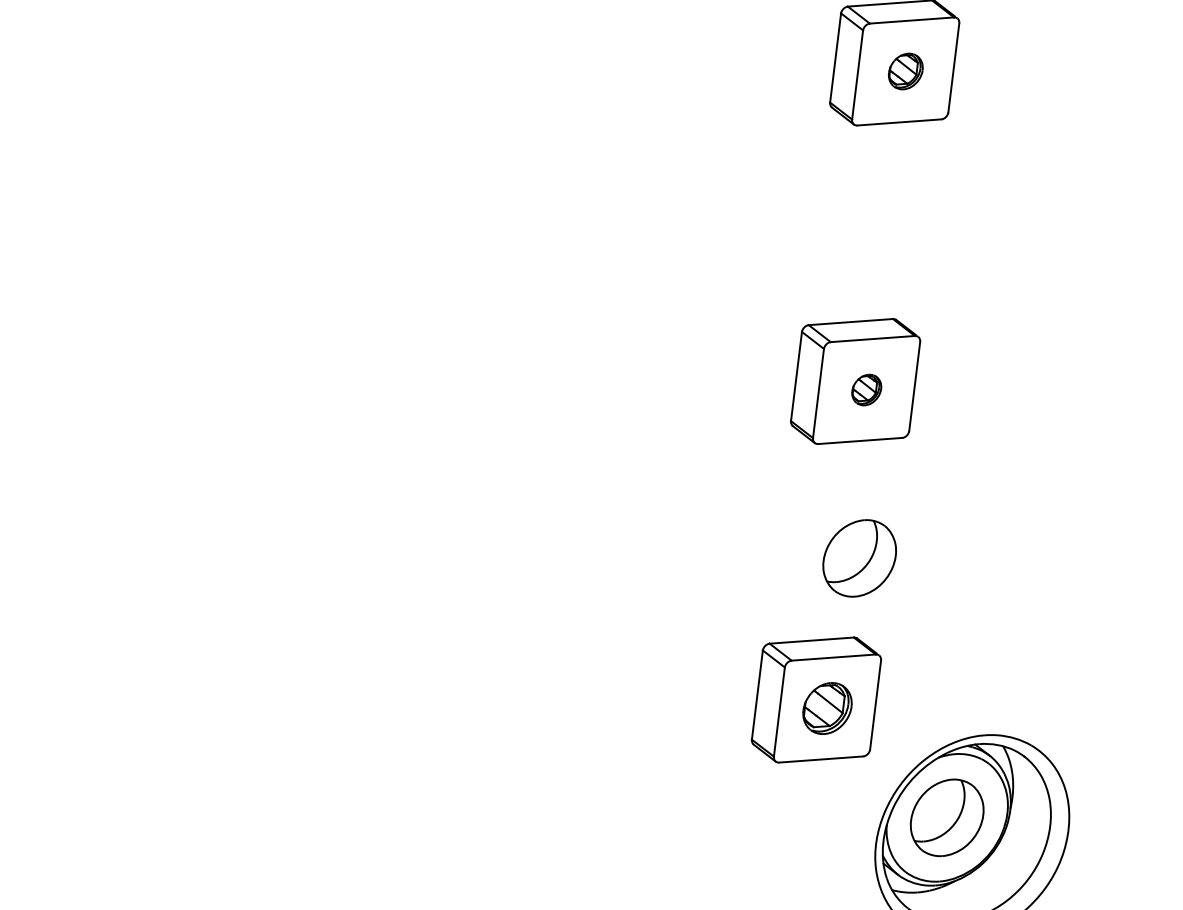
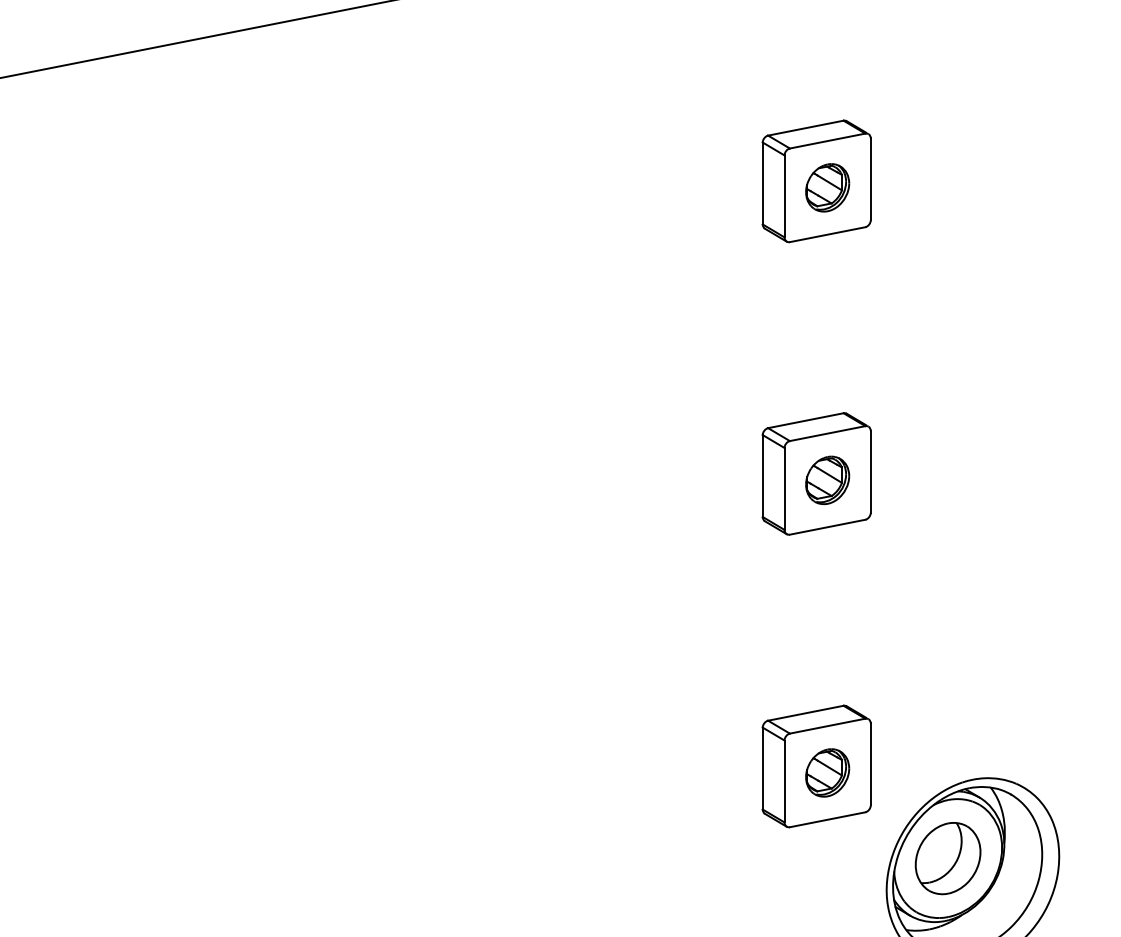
part: (905, 71) -> (827, 187), size x1.43
part: (866, 390) -> (827, 480), size x1.67
part: (859, 558) -> (839, 633), removed

